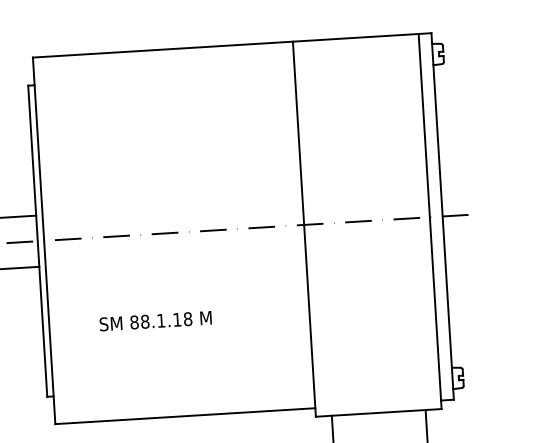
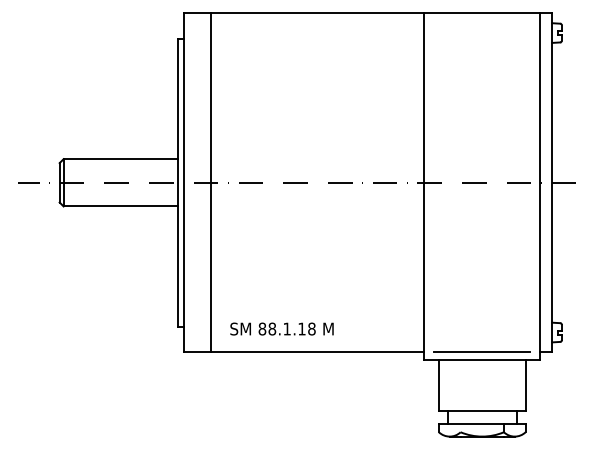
line: (74, 238) -> (211, 182), added
text: (155, 320) -> (281, 328), moved
line: (378, 404) -> (482, 352), added

